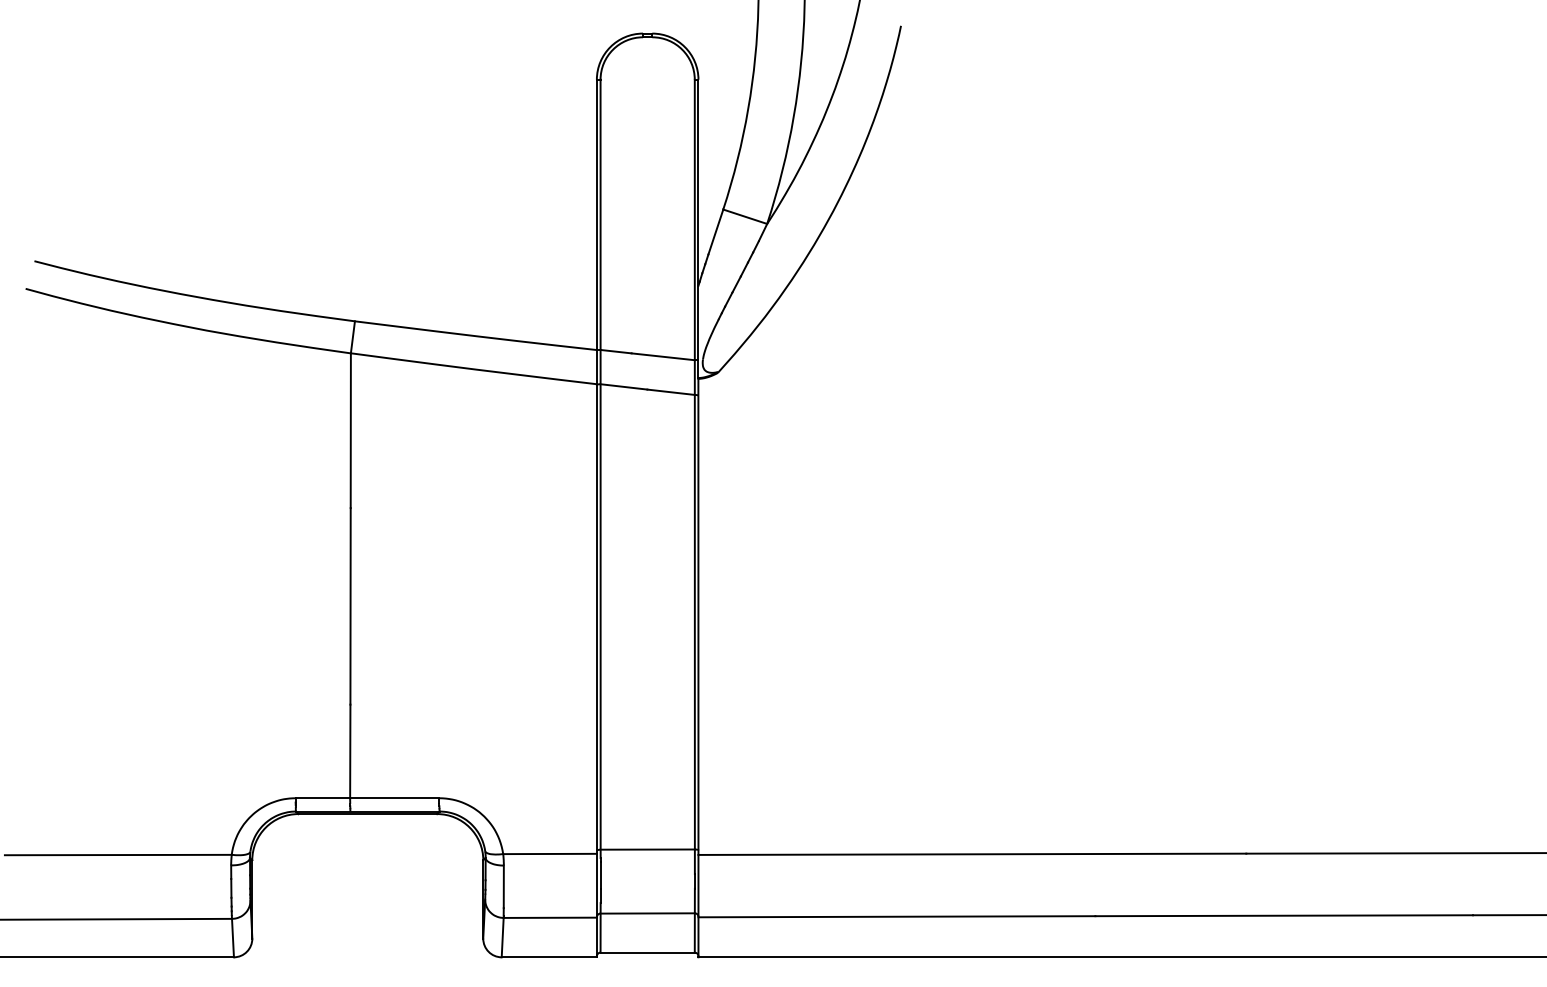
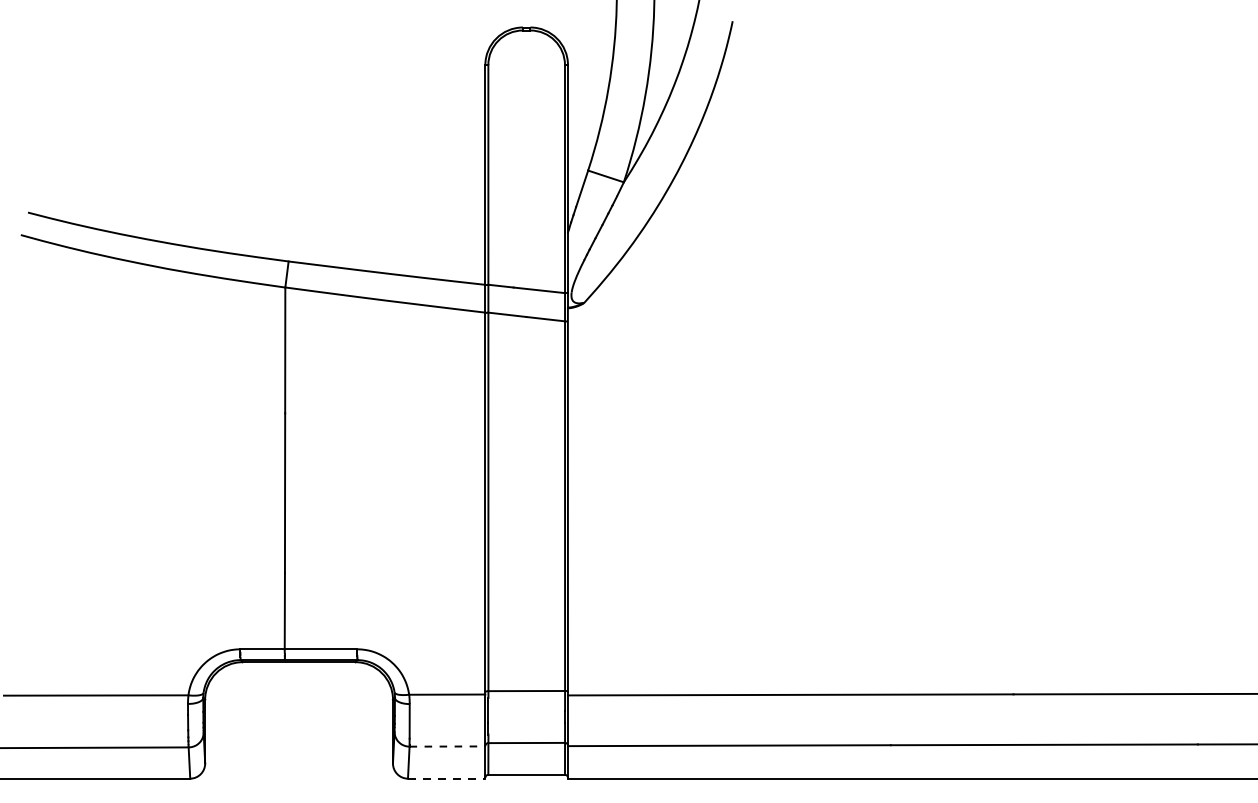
line: (550, 917) -> (447, 746), solid -> dashed
line: (549, 957) -> (446, 778), solid -> dashed

